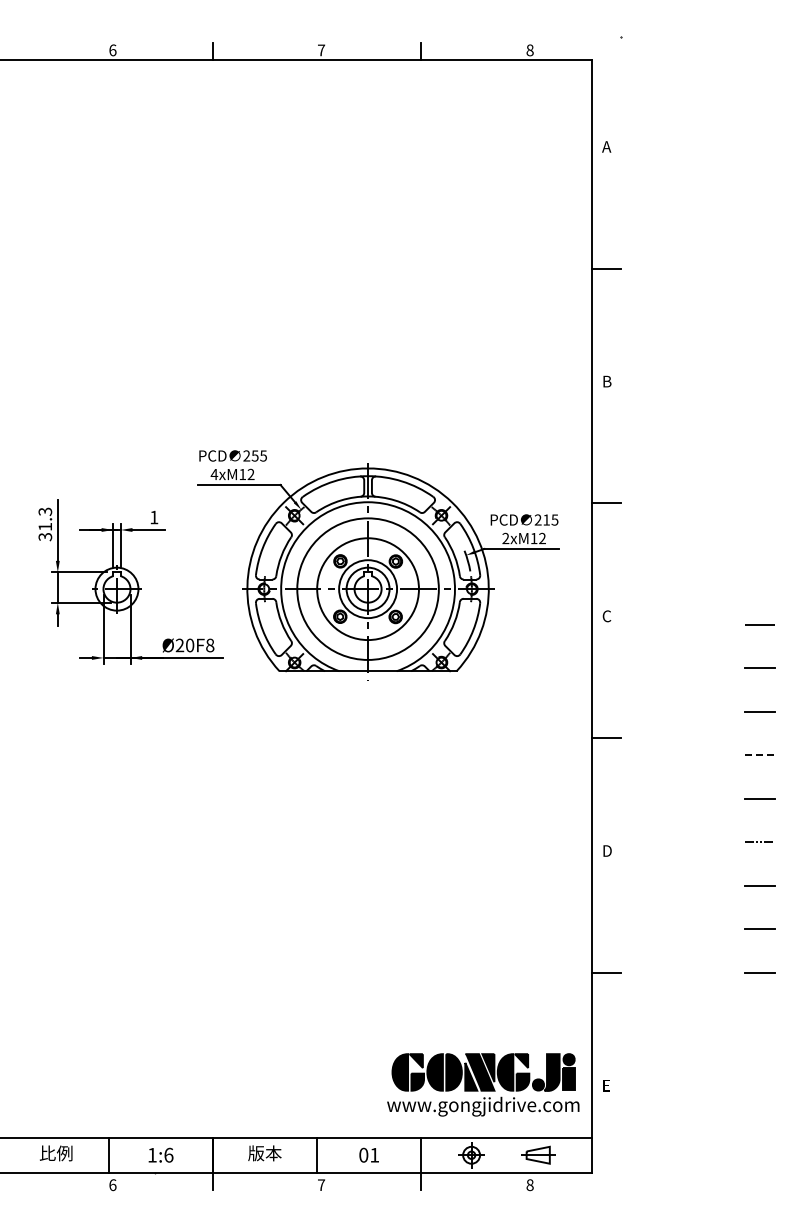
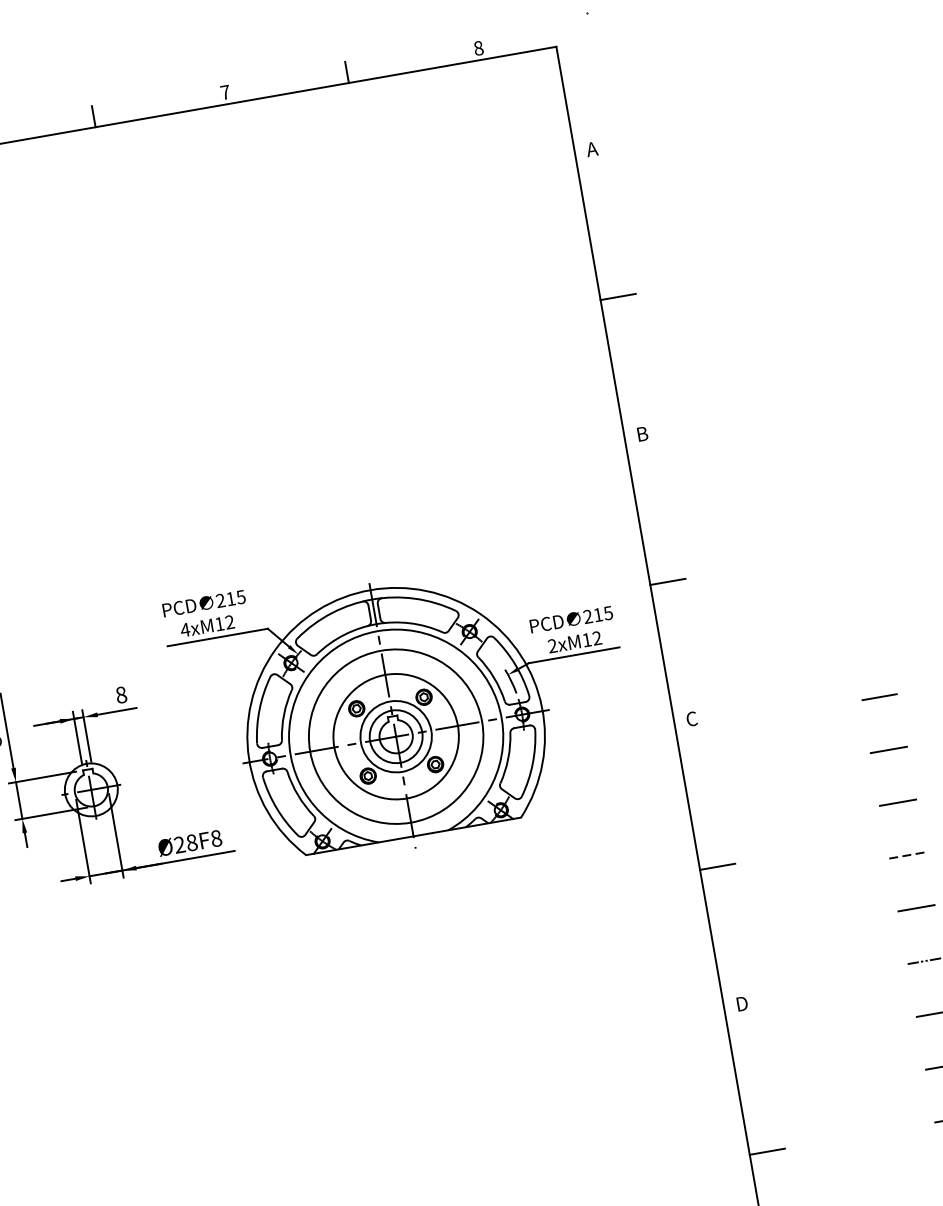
text: (254, 455) -> (229, 598), 255 -> 215
text: (154, 517) -> (121, 694), 1 -> 8
text: (190, 645) -> (192, 842), Ø20F8 -> Ø28F8

